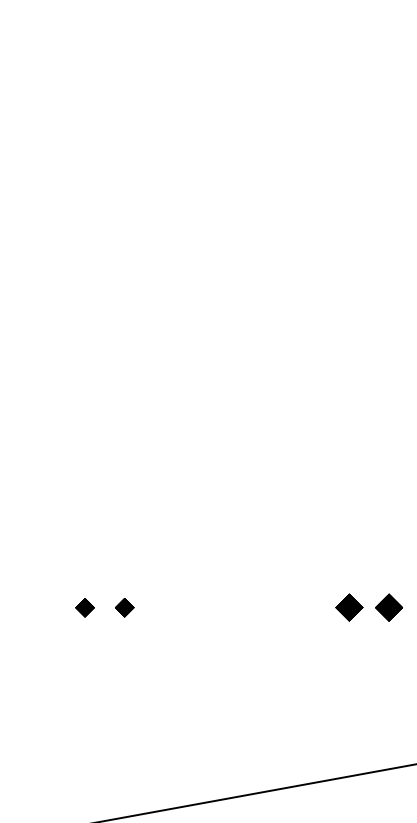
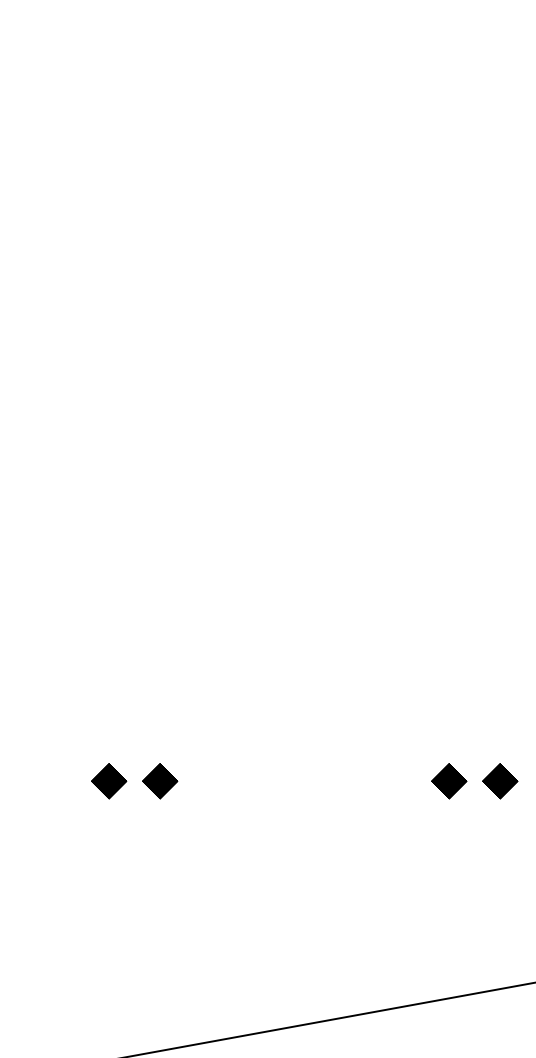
part: (85, 607) -> (109, 781), size x1.43
part: (124, 607) -> (160, 781), size x1.43

